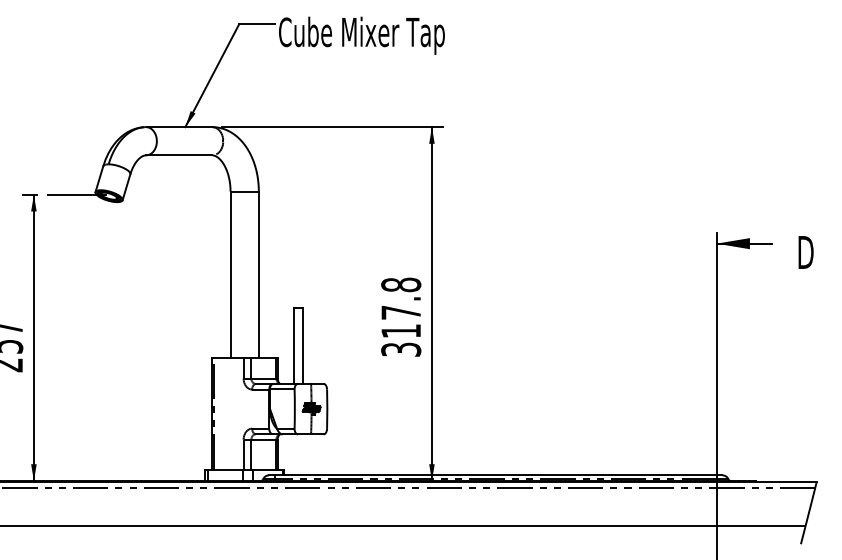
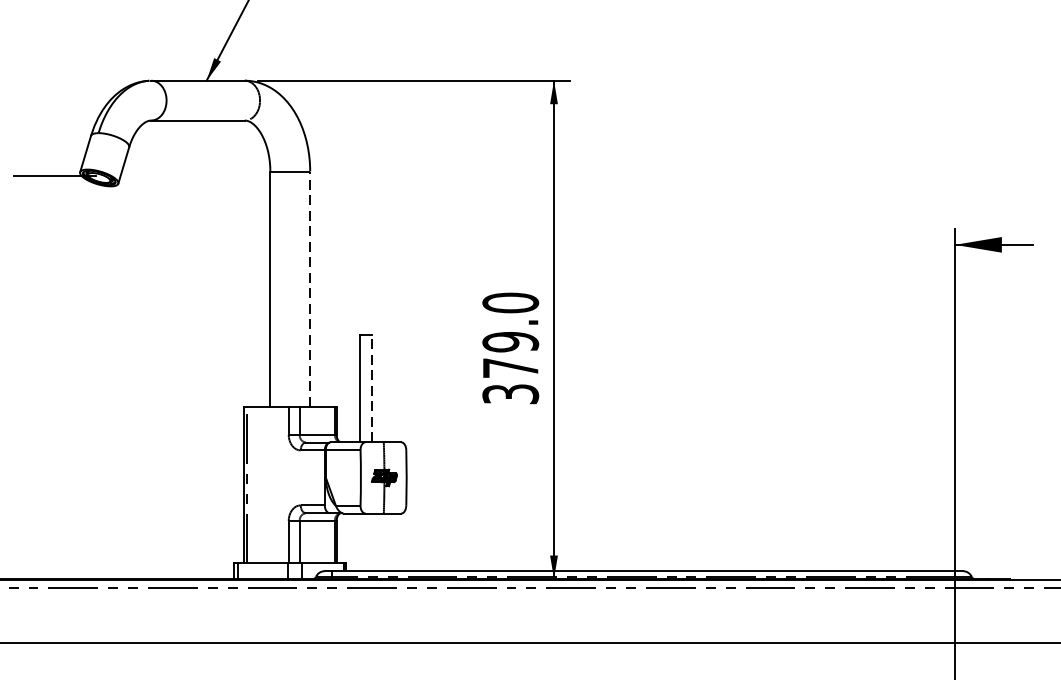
line: (258, 274) -> (309, 288), solid -> dashed
text: (401, 307) -> (511, 334), 317.8 -> 379.0
line: (303, 345) -> (373, 388), solid -> dashed

